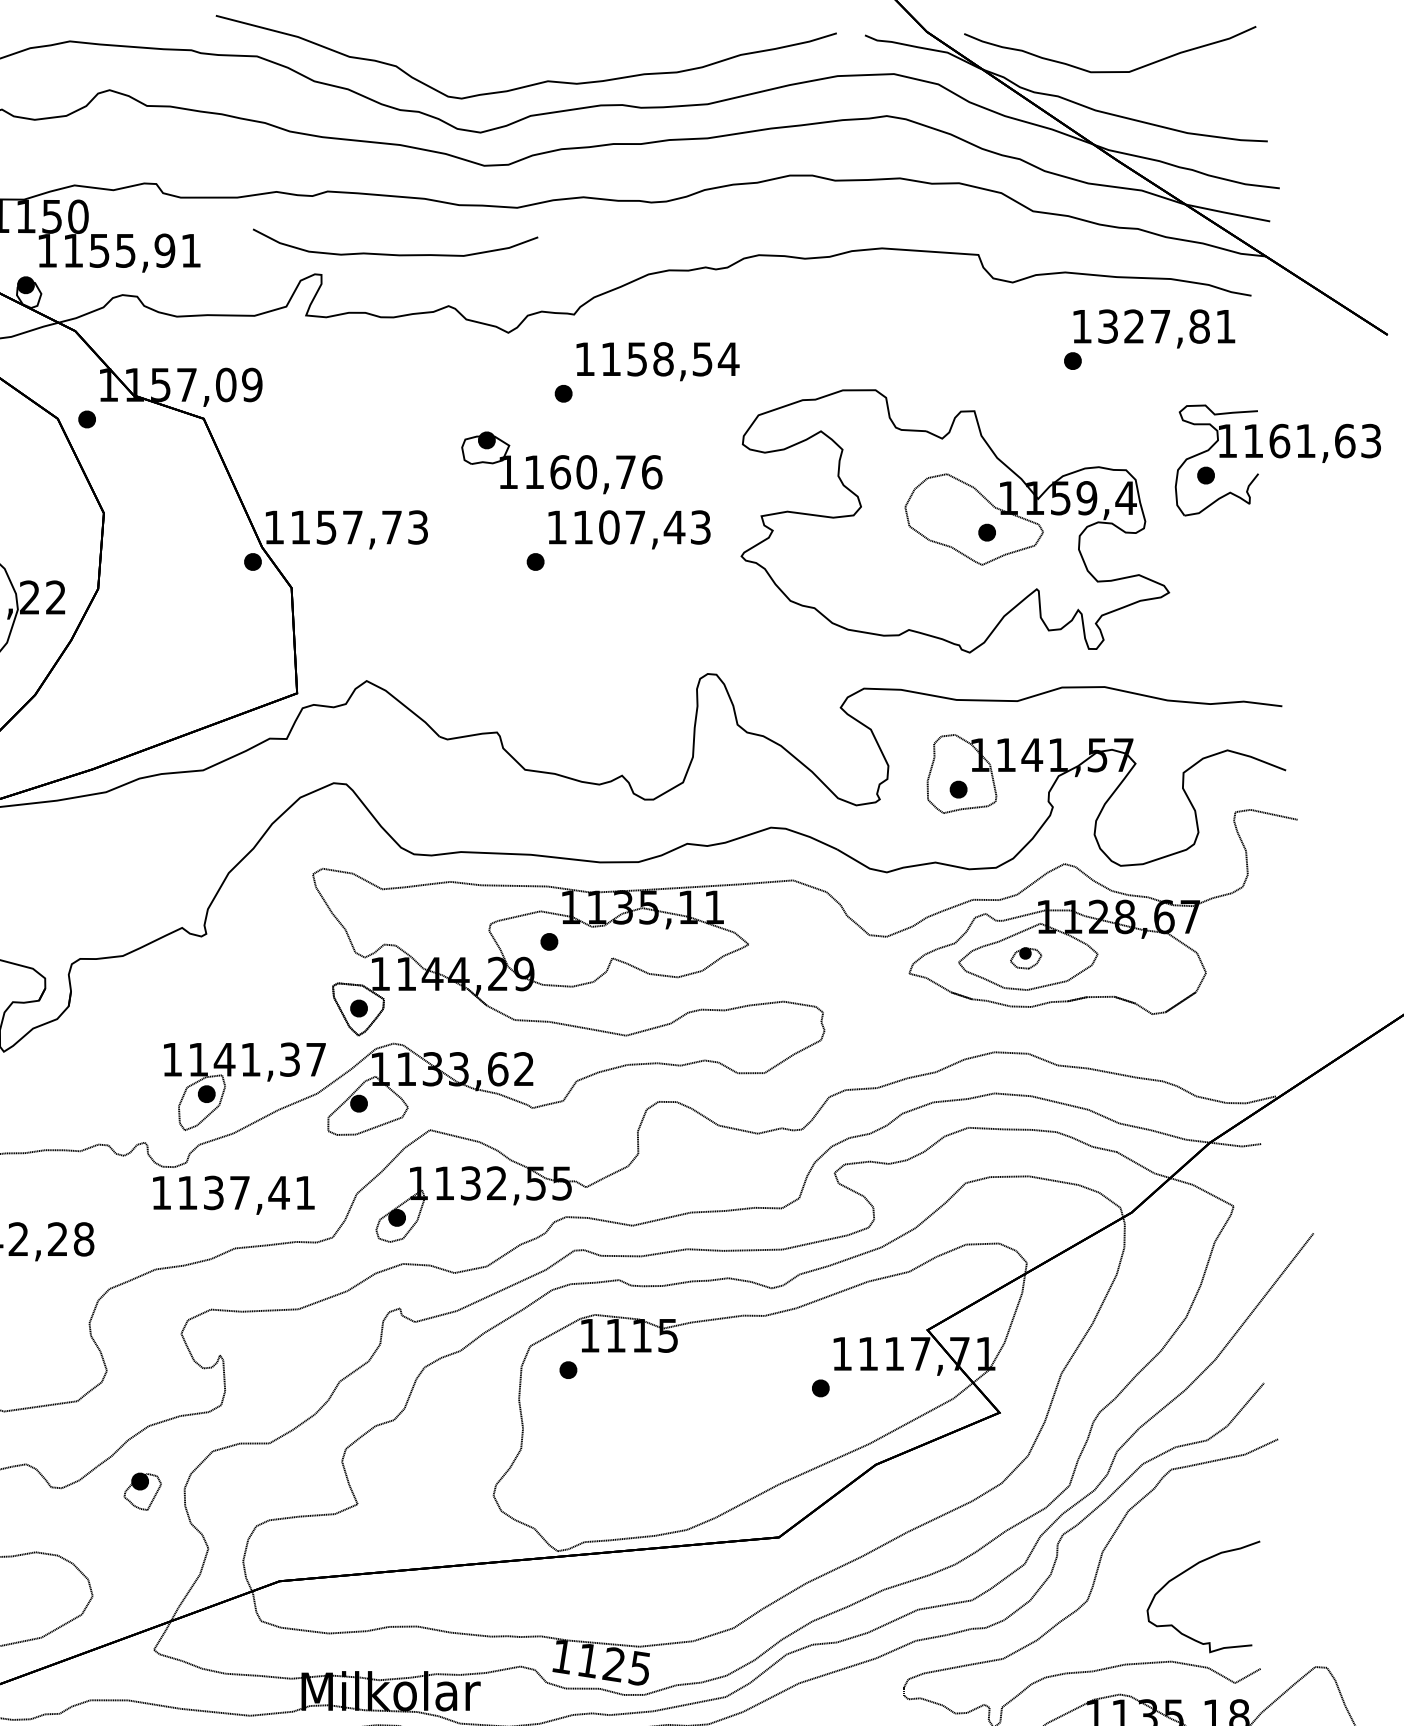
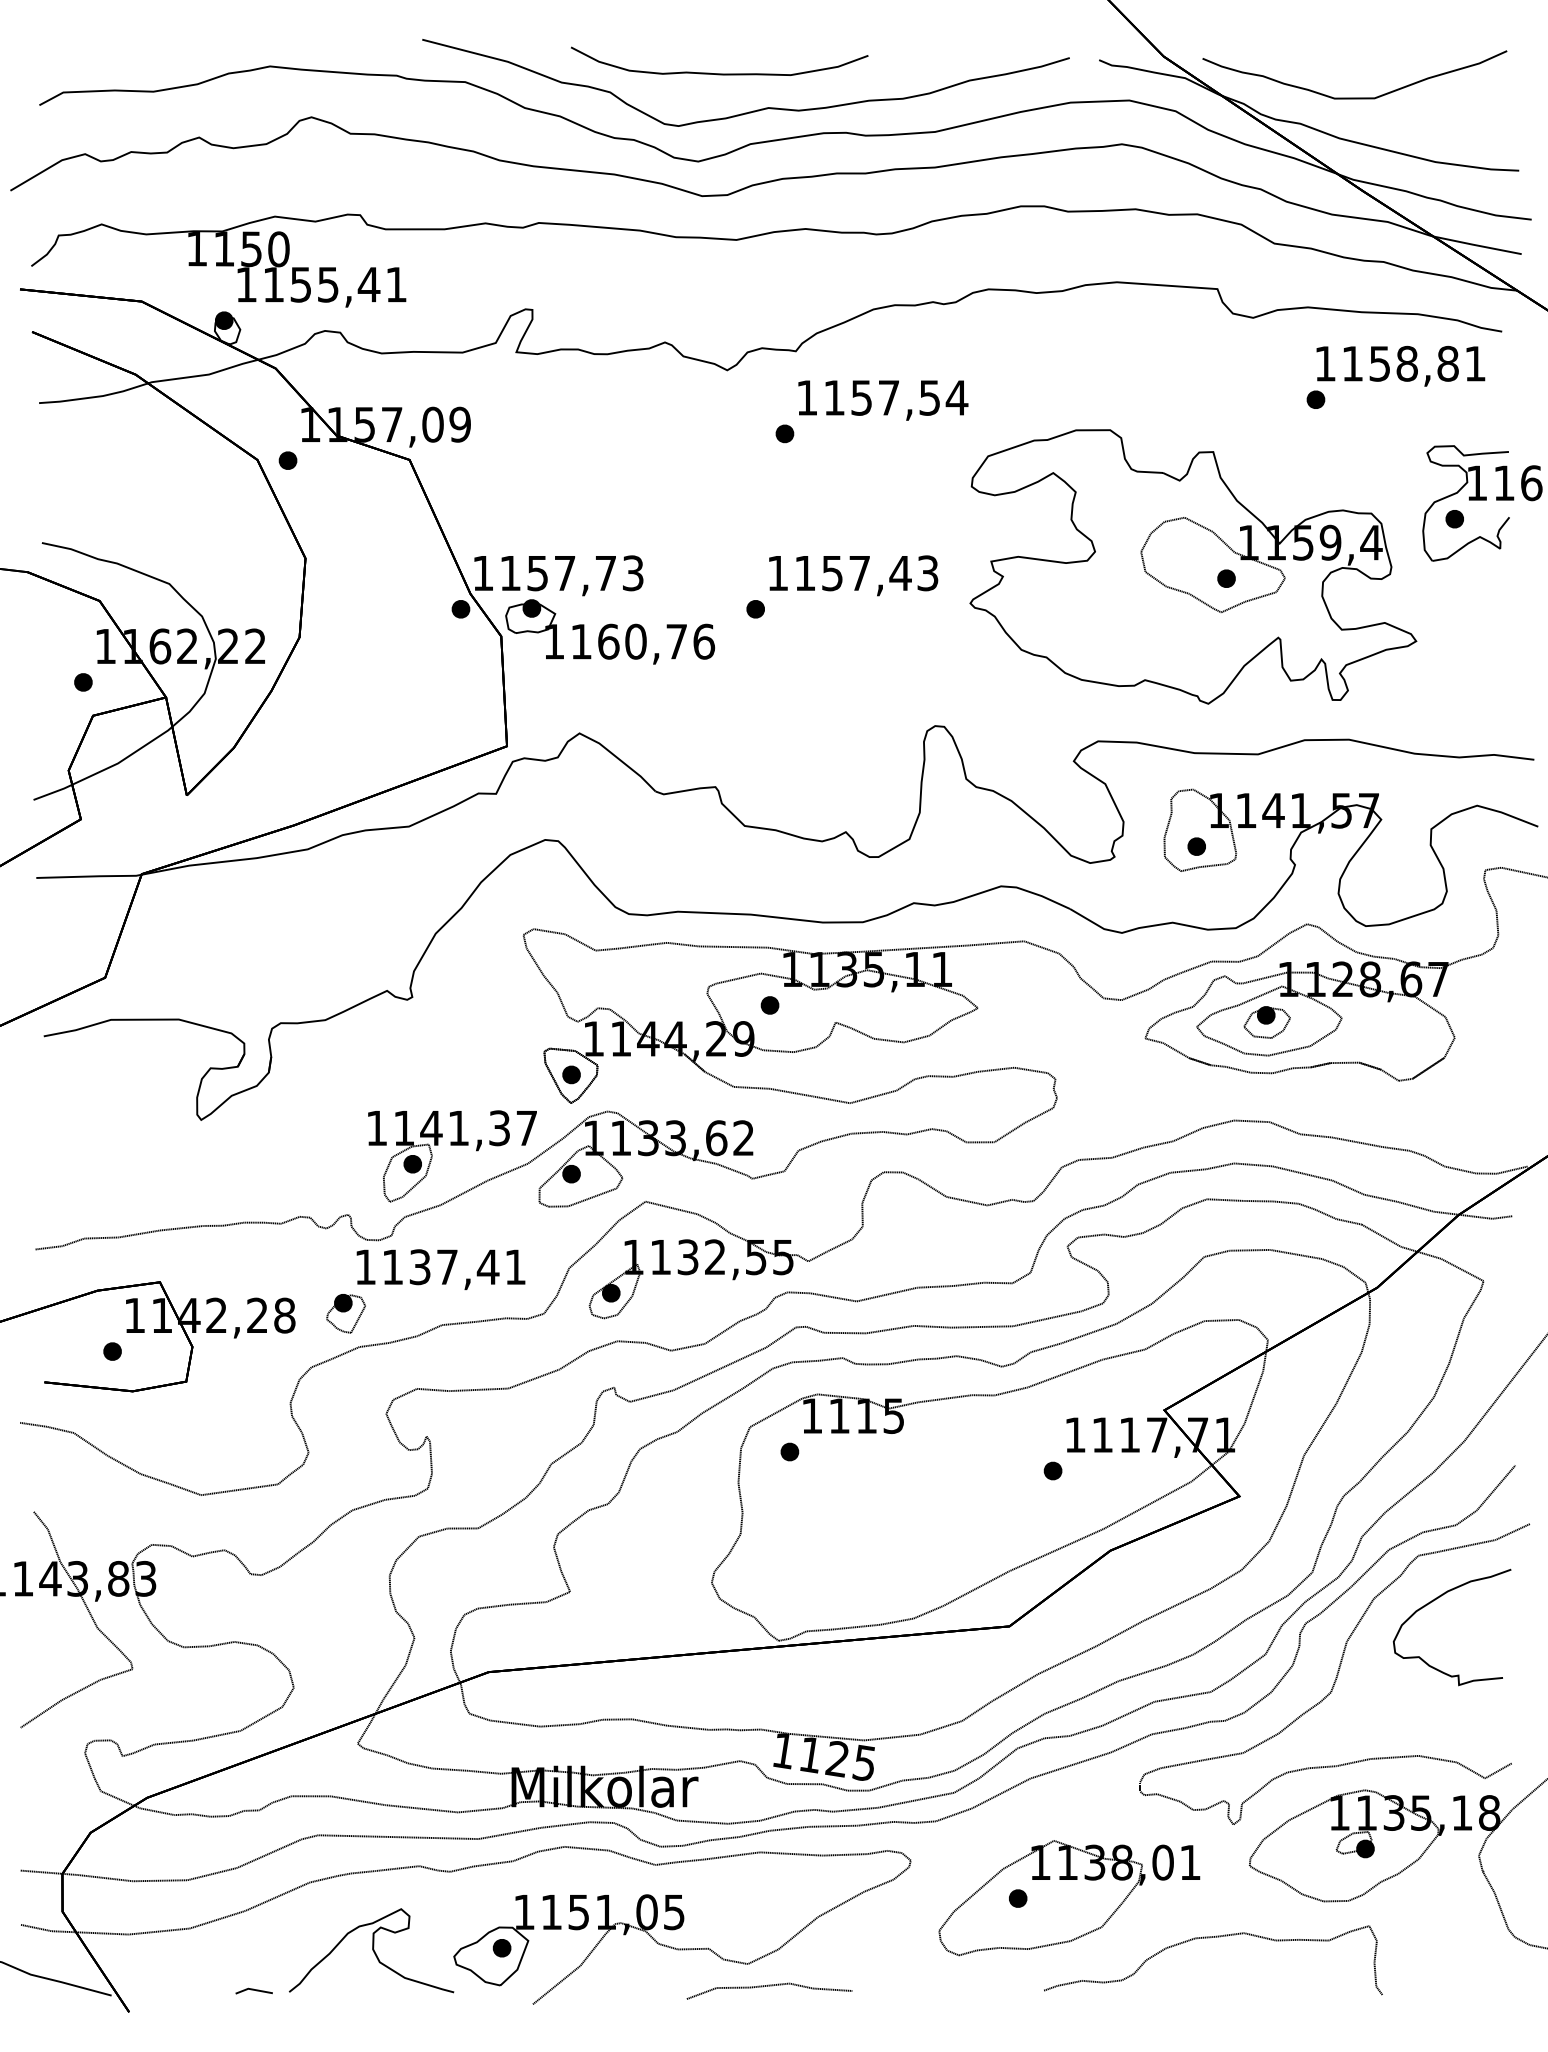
text: (164, 250) -> (368, 284), 1155,91 -> 1155,41
curve: (395, 254) -> (719, 73), moved
text: (1133, 326) -> (1379, 363), 1327,81 -> 1158,81
text: (662, 358) -> (888, 397), 1158,54 -> 1157,54
part: (562, 462) -> (610, 631), moved
text: (609, 527) -> (832, 573), 1107,43 -> 1157,43
part: (1025, 958) -> (1266, 1022), size x1.43
part: (142, 1491) -> (345, 1313), moved
part: (1187, 1571) -> (1435, 1600), moved

